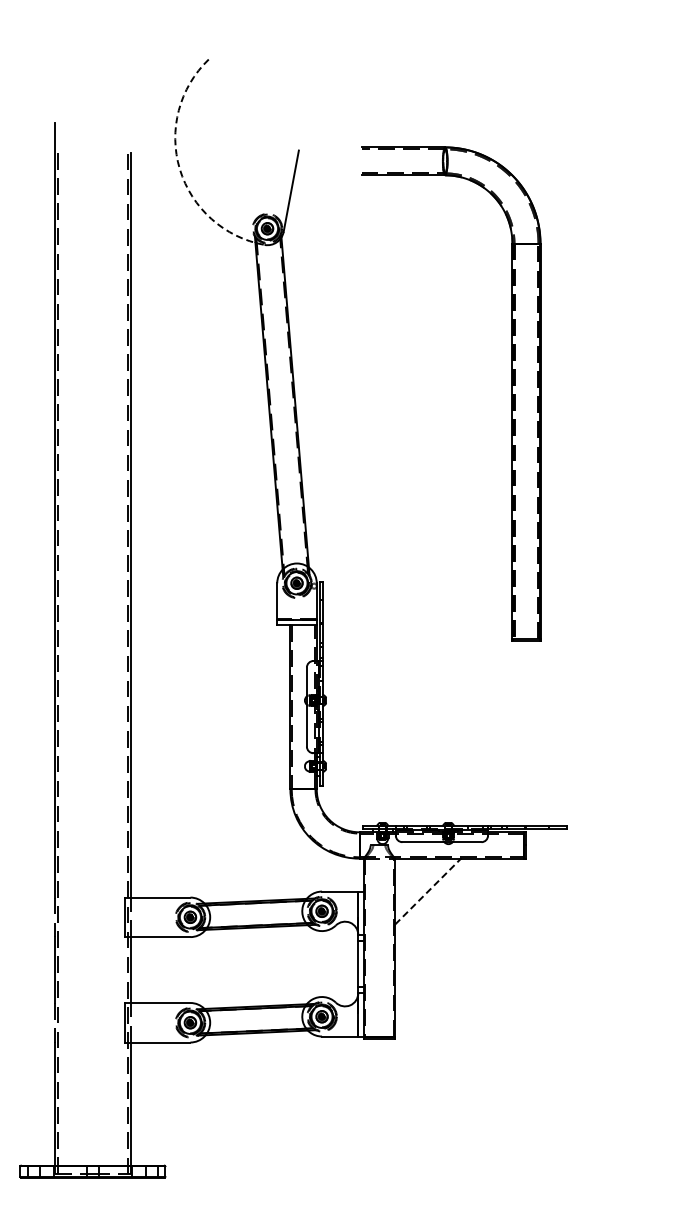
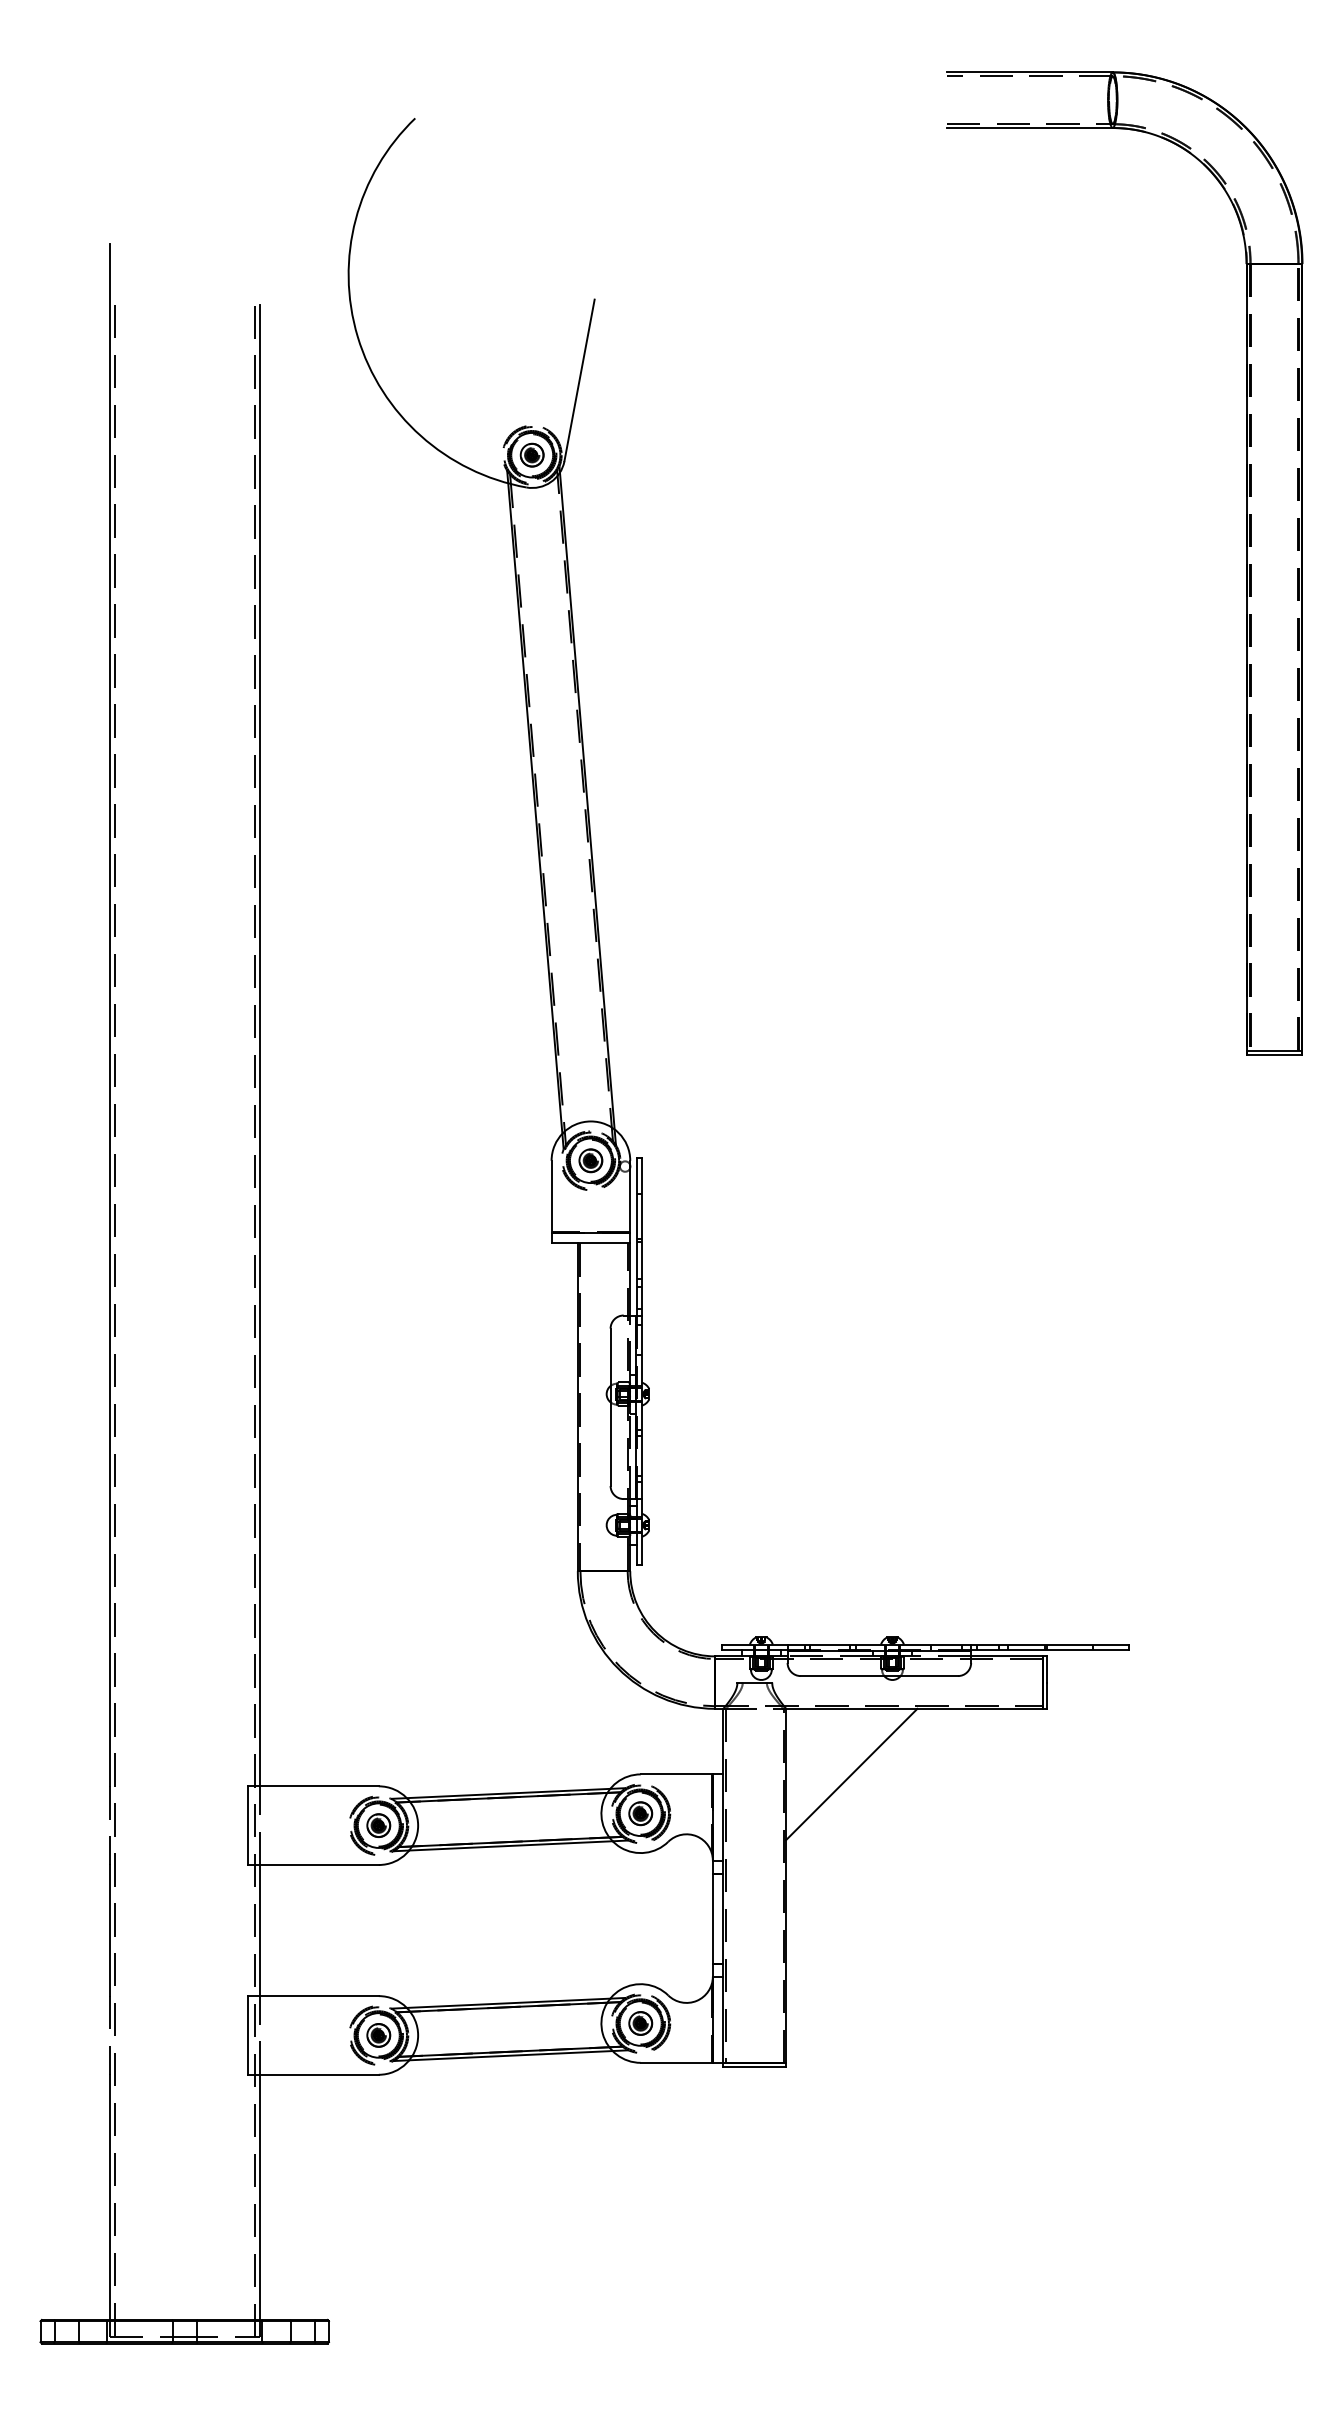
arc: (179, 169) -> (357, 337), dashed -> solid
part: (511, 393) -> (1244, 562), moved
line: (428, 891) -> (852, 1774), dashed -> solid

